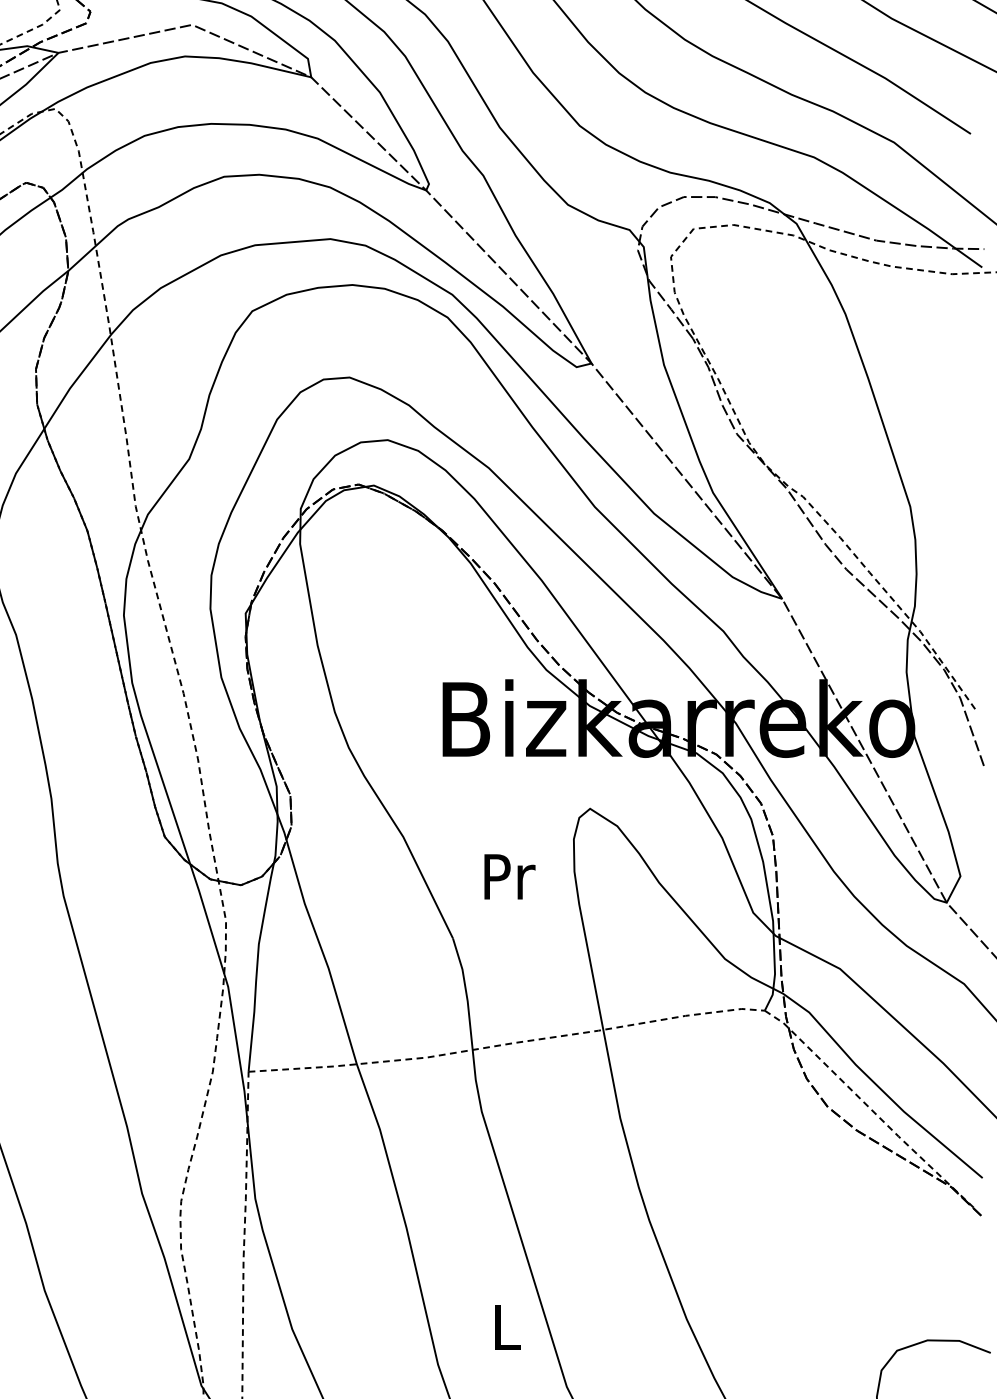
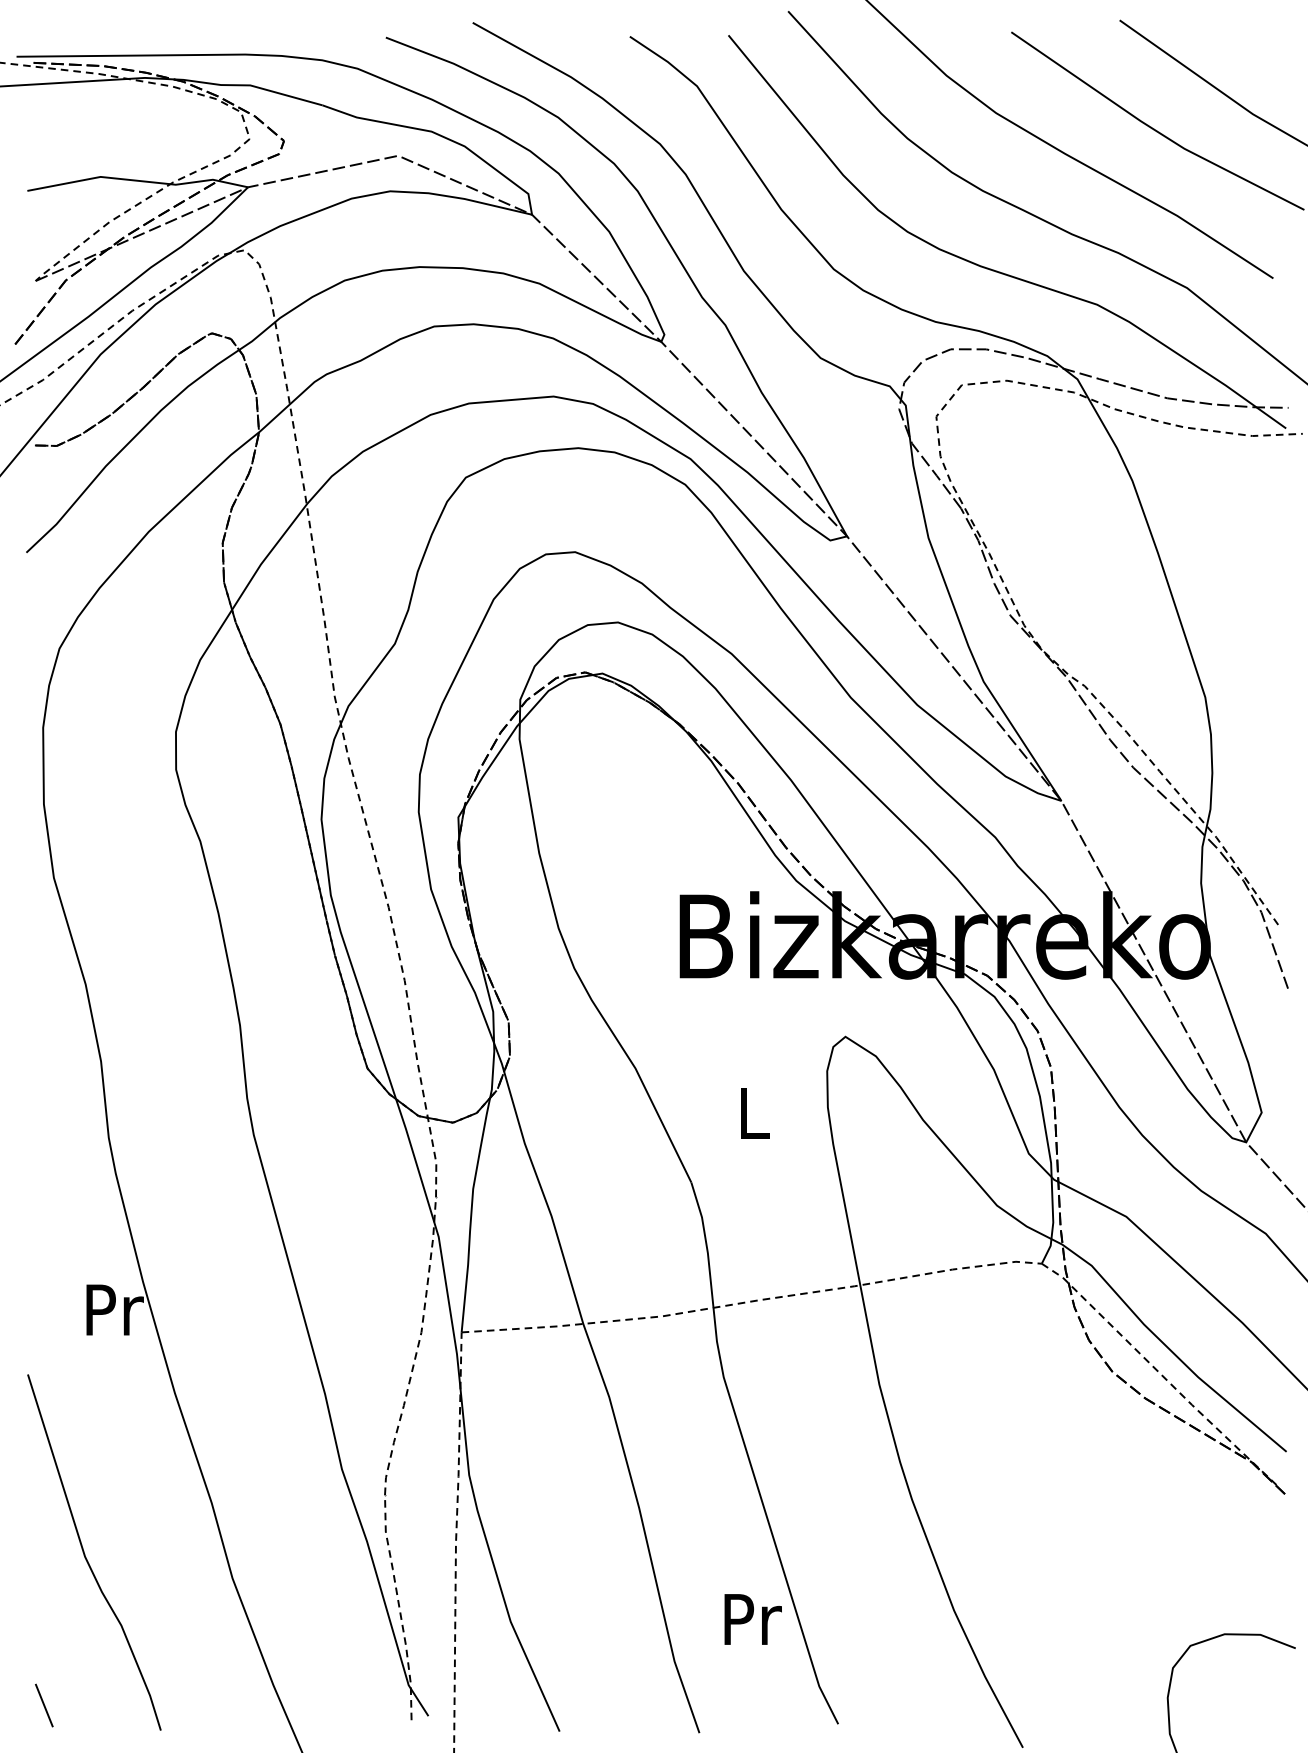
text: (510, 877) -> (755, 1113), Pr -> L
text: (507, 1327) -> (752, 1619), L -> Pr

